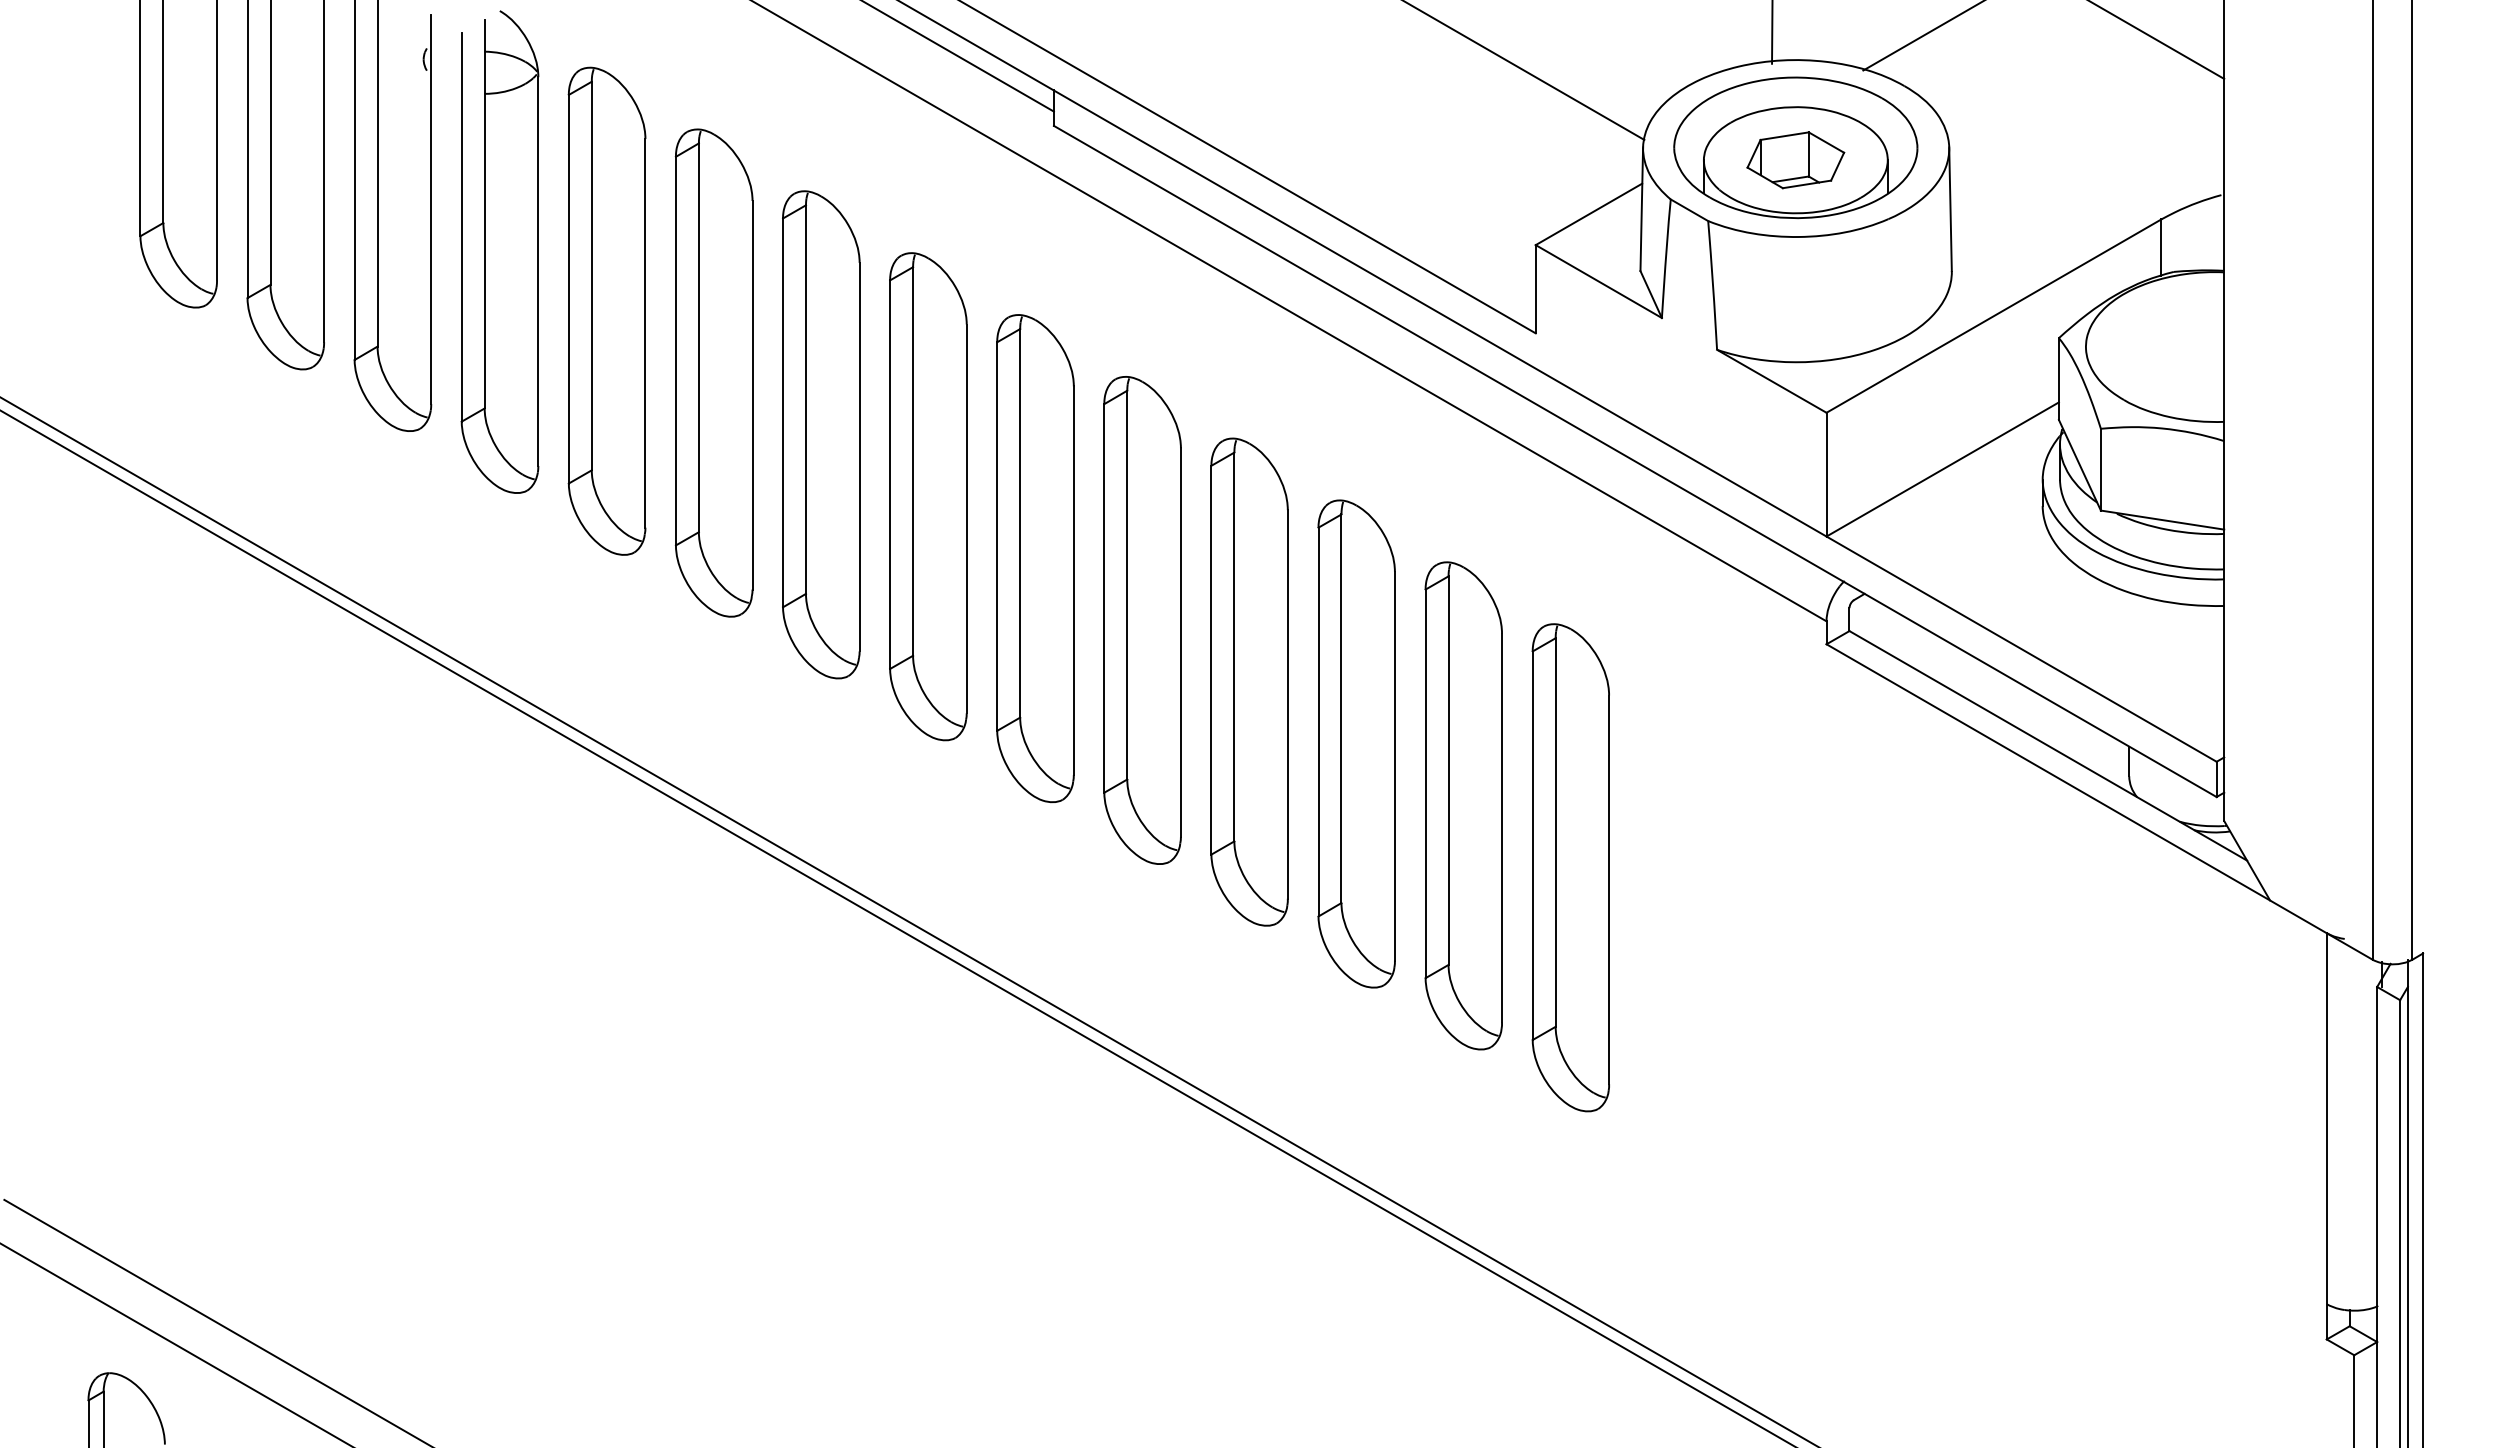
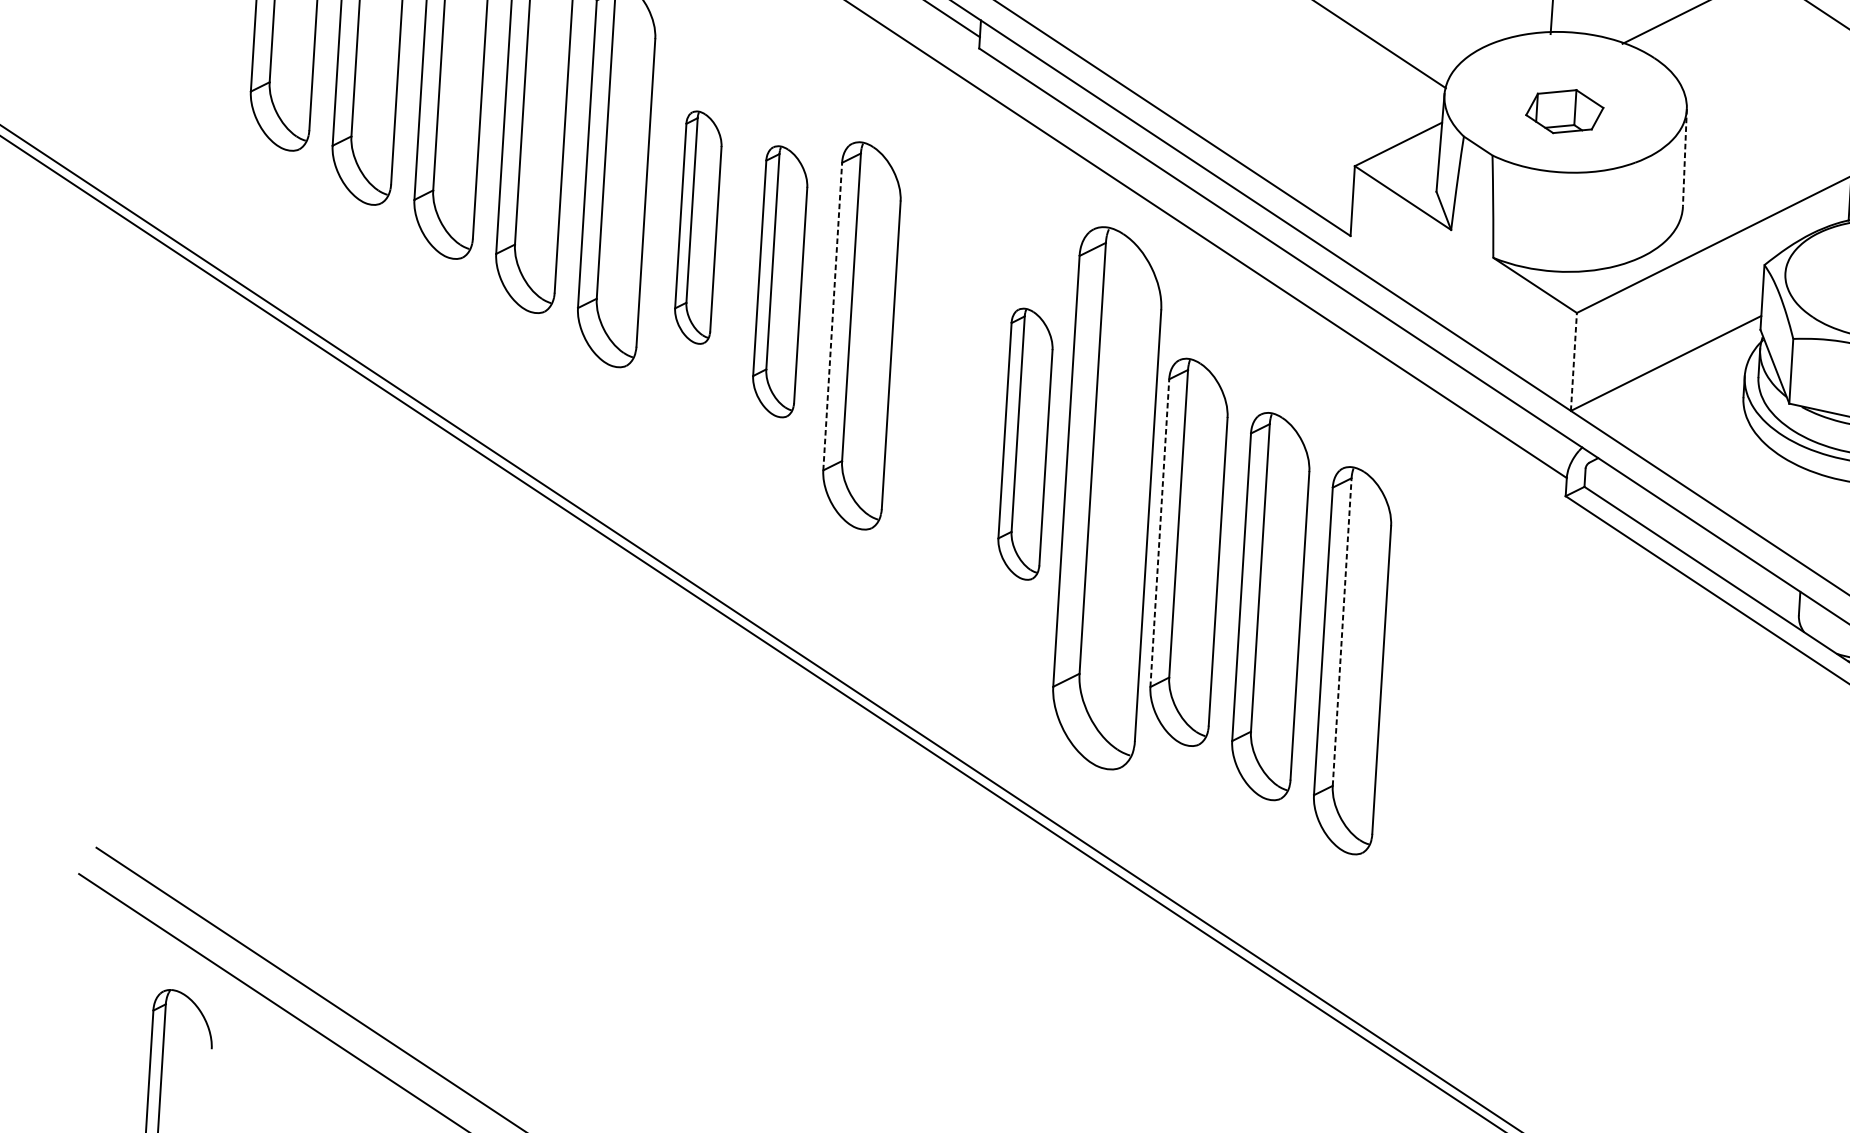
part: (1795, 147) -> (1565, 101), removed
line: (1950, 209) -> (1684, 158), solid -> dashed
part: (713, 372) -> (697, 227), size x0.6
part: (821, 434) -> (780, 281), size x0.7
line: (890, 474) -> (833, 316), solid -> dashed
line: (1826, 474) -> (1573, 361), solid -> dashed
part: (1035, 558) -> (943, 390), removed
part: (1142, 620) -> (1025, 444), size x0.7
part: (1249, 681) -> (1107, 497), size x1.4
line: (1318, 721) -> (1159, 532), solid -> dashed
line: (1555, 832) -> (1342, 632), solid -> dashed

